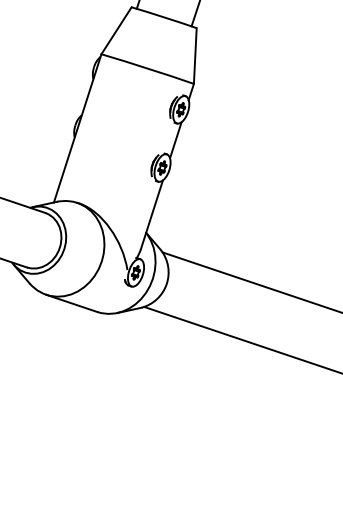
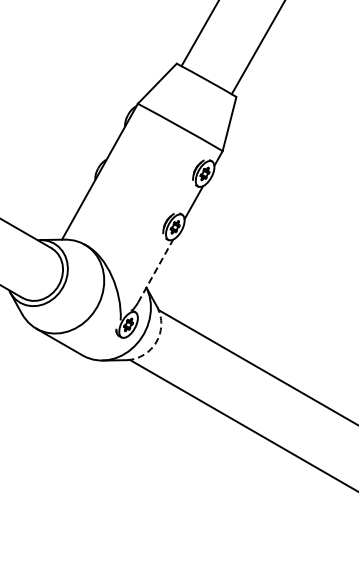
line: (151, 214) -> (155, 270), solid -> dashed
arc: (166, 283) -> (156, 341), solid -> dashed

